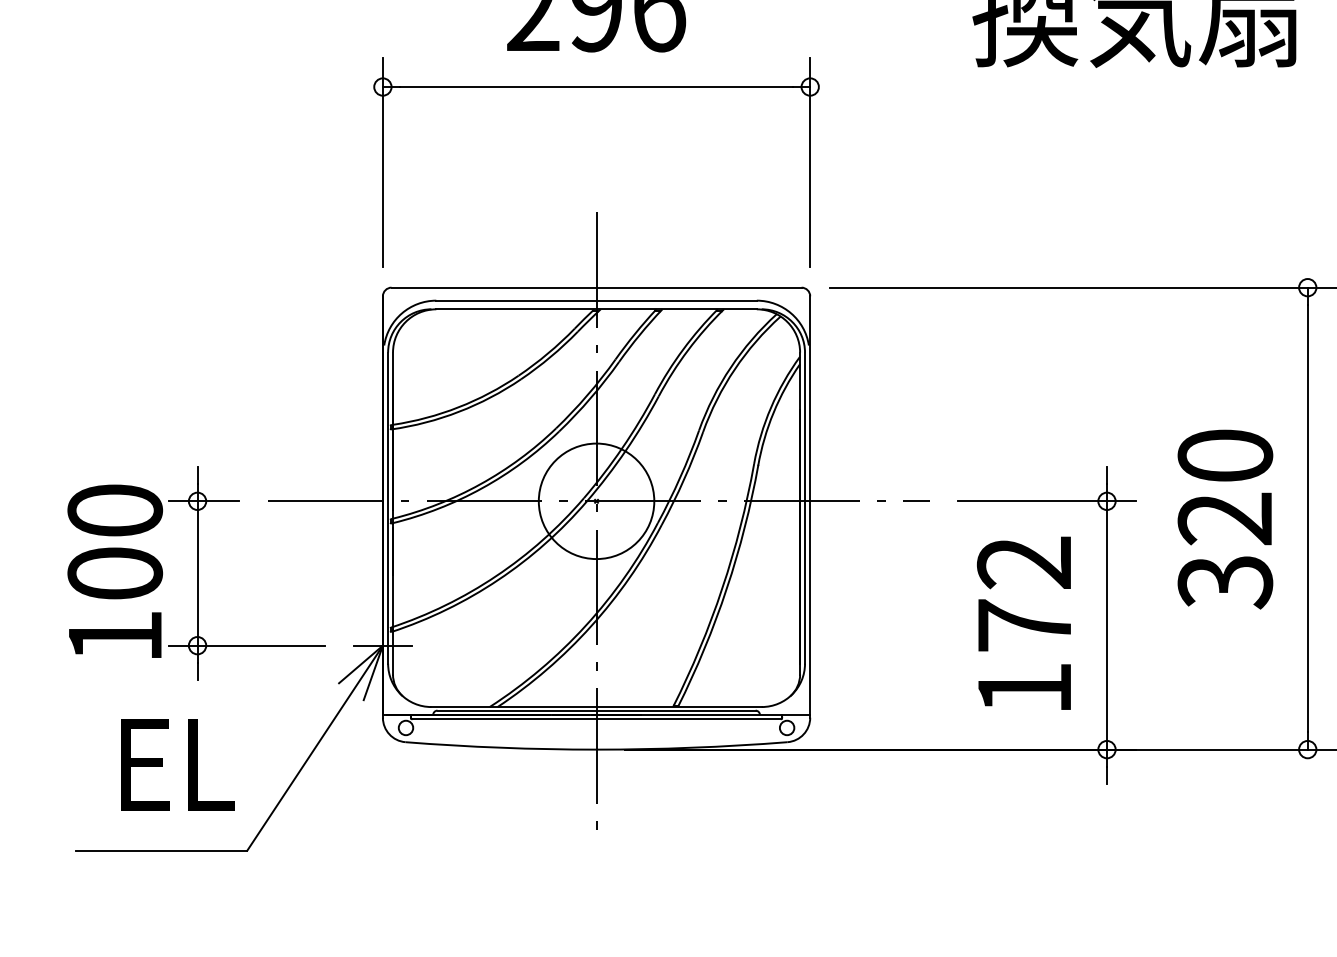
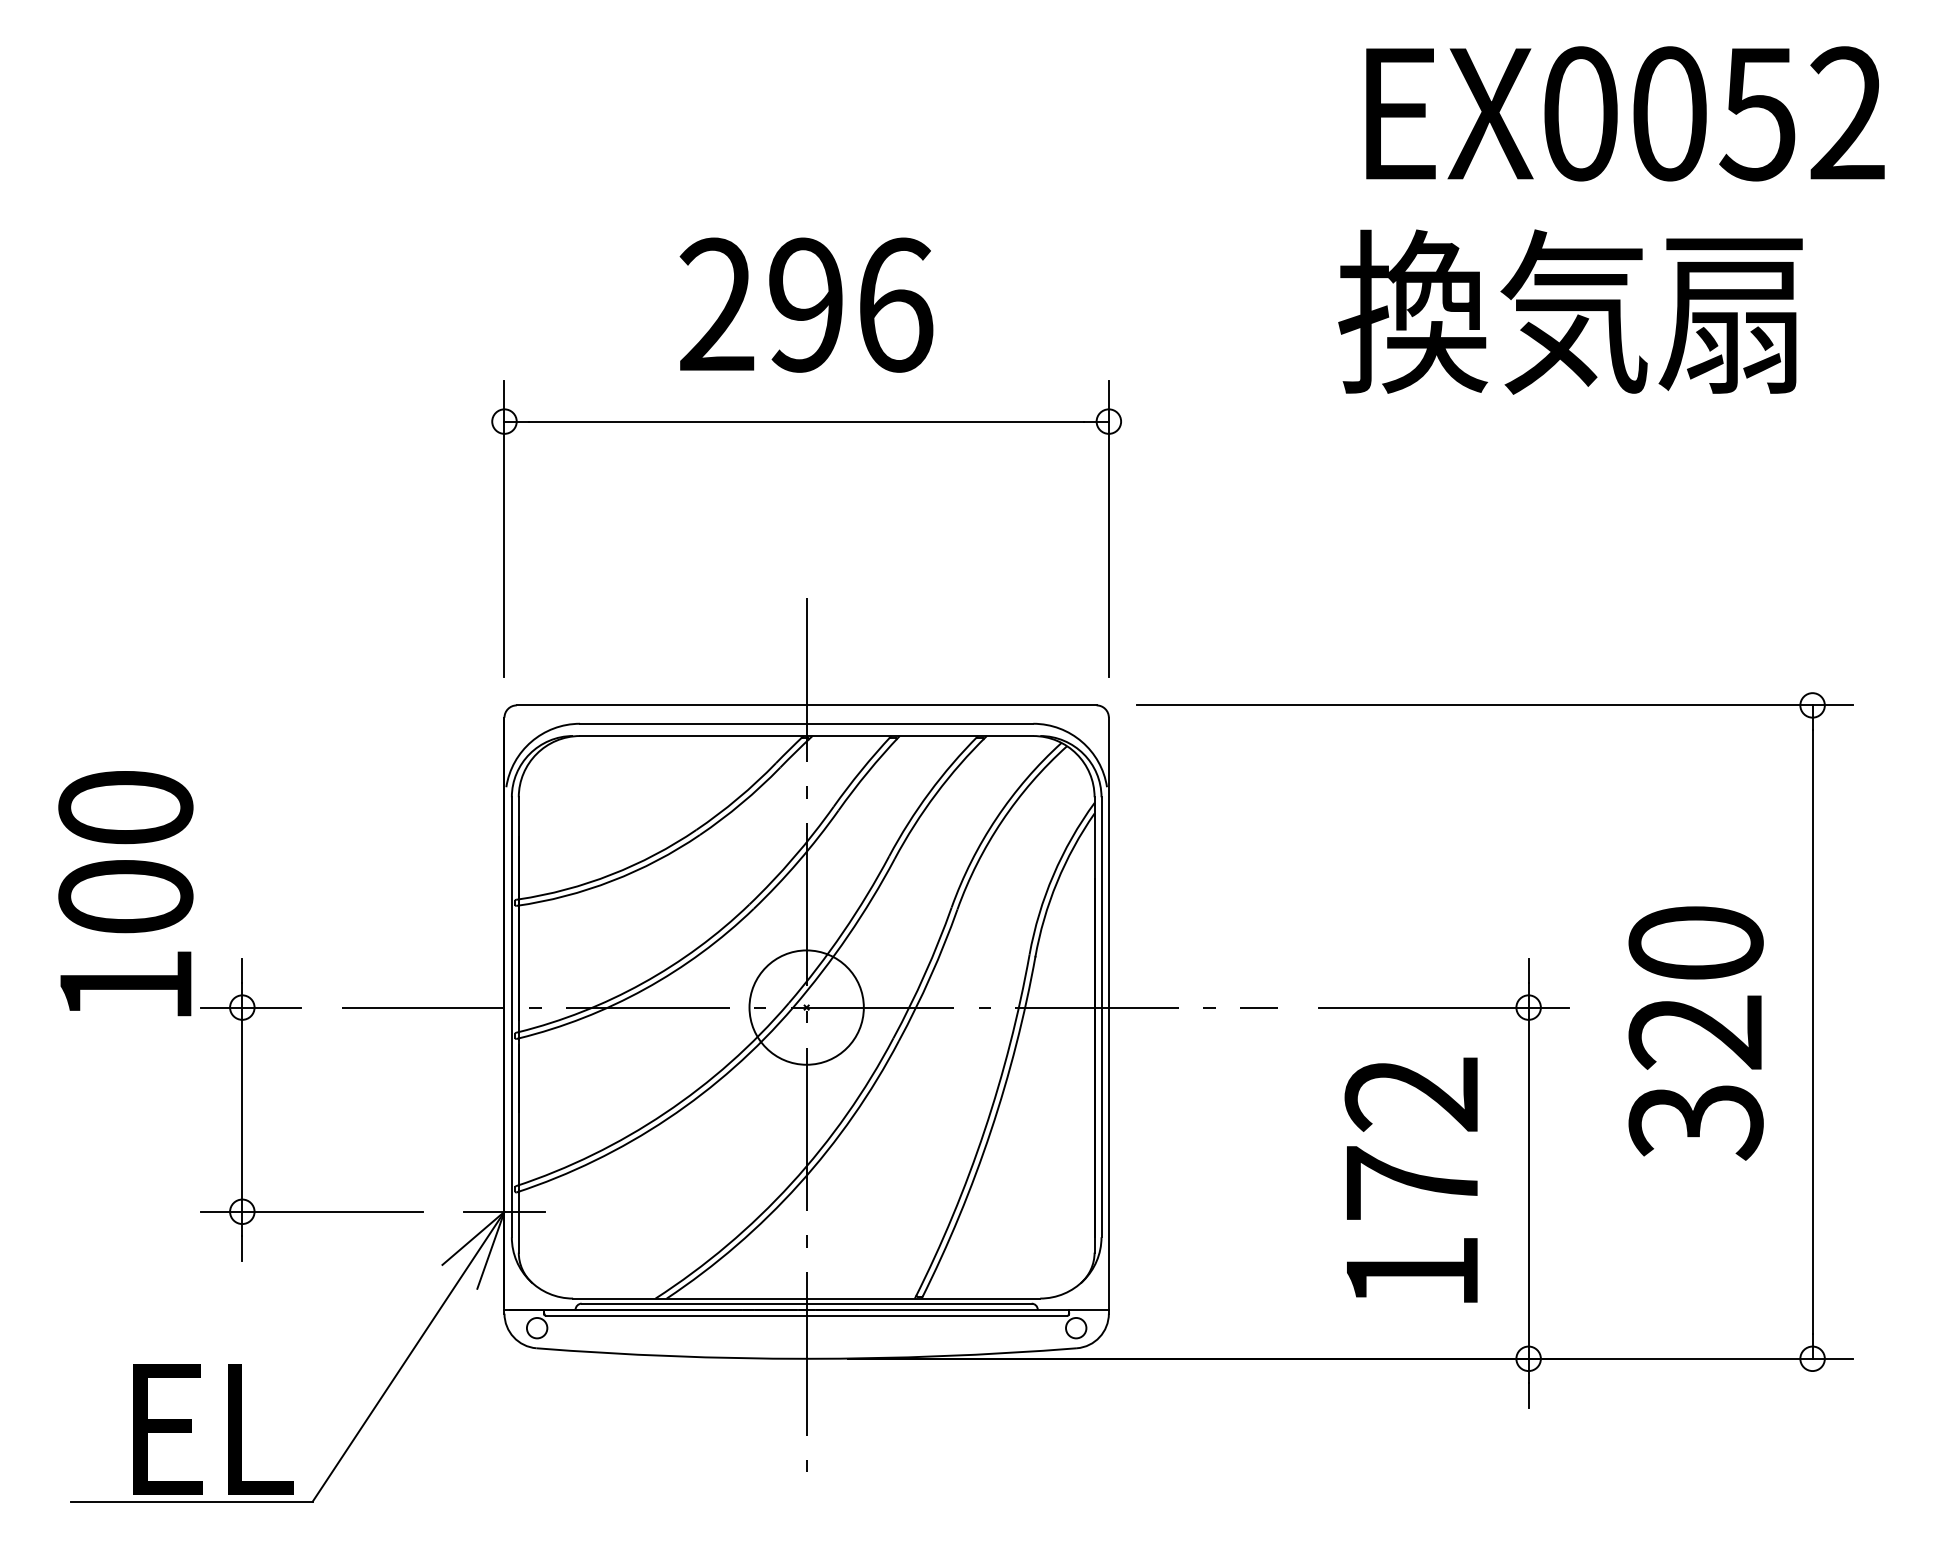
circle: (596, 501) -> (806, 1007), size x0.7
text: (114, 571) -> (125, 893), moved
text: (177, 764) -> (213, 1429), moved

